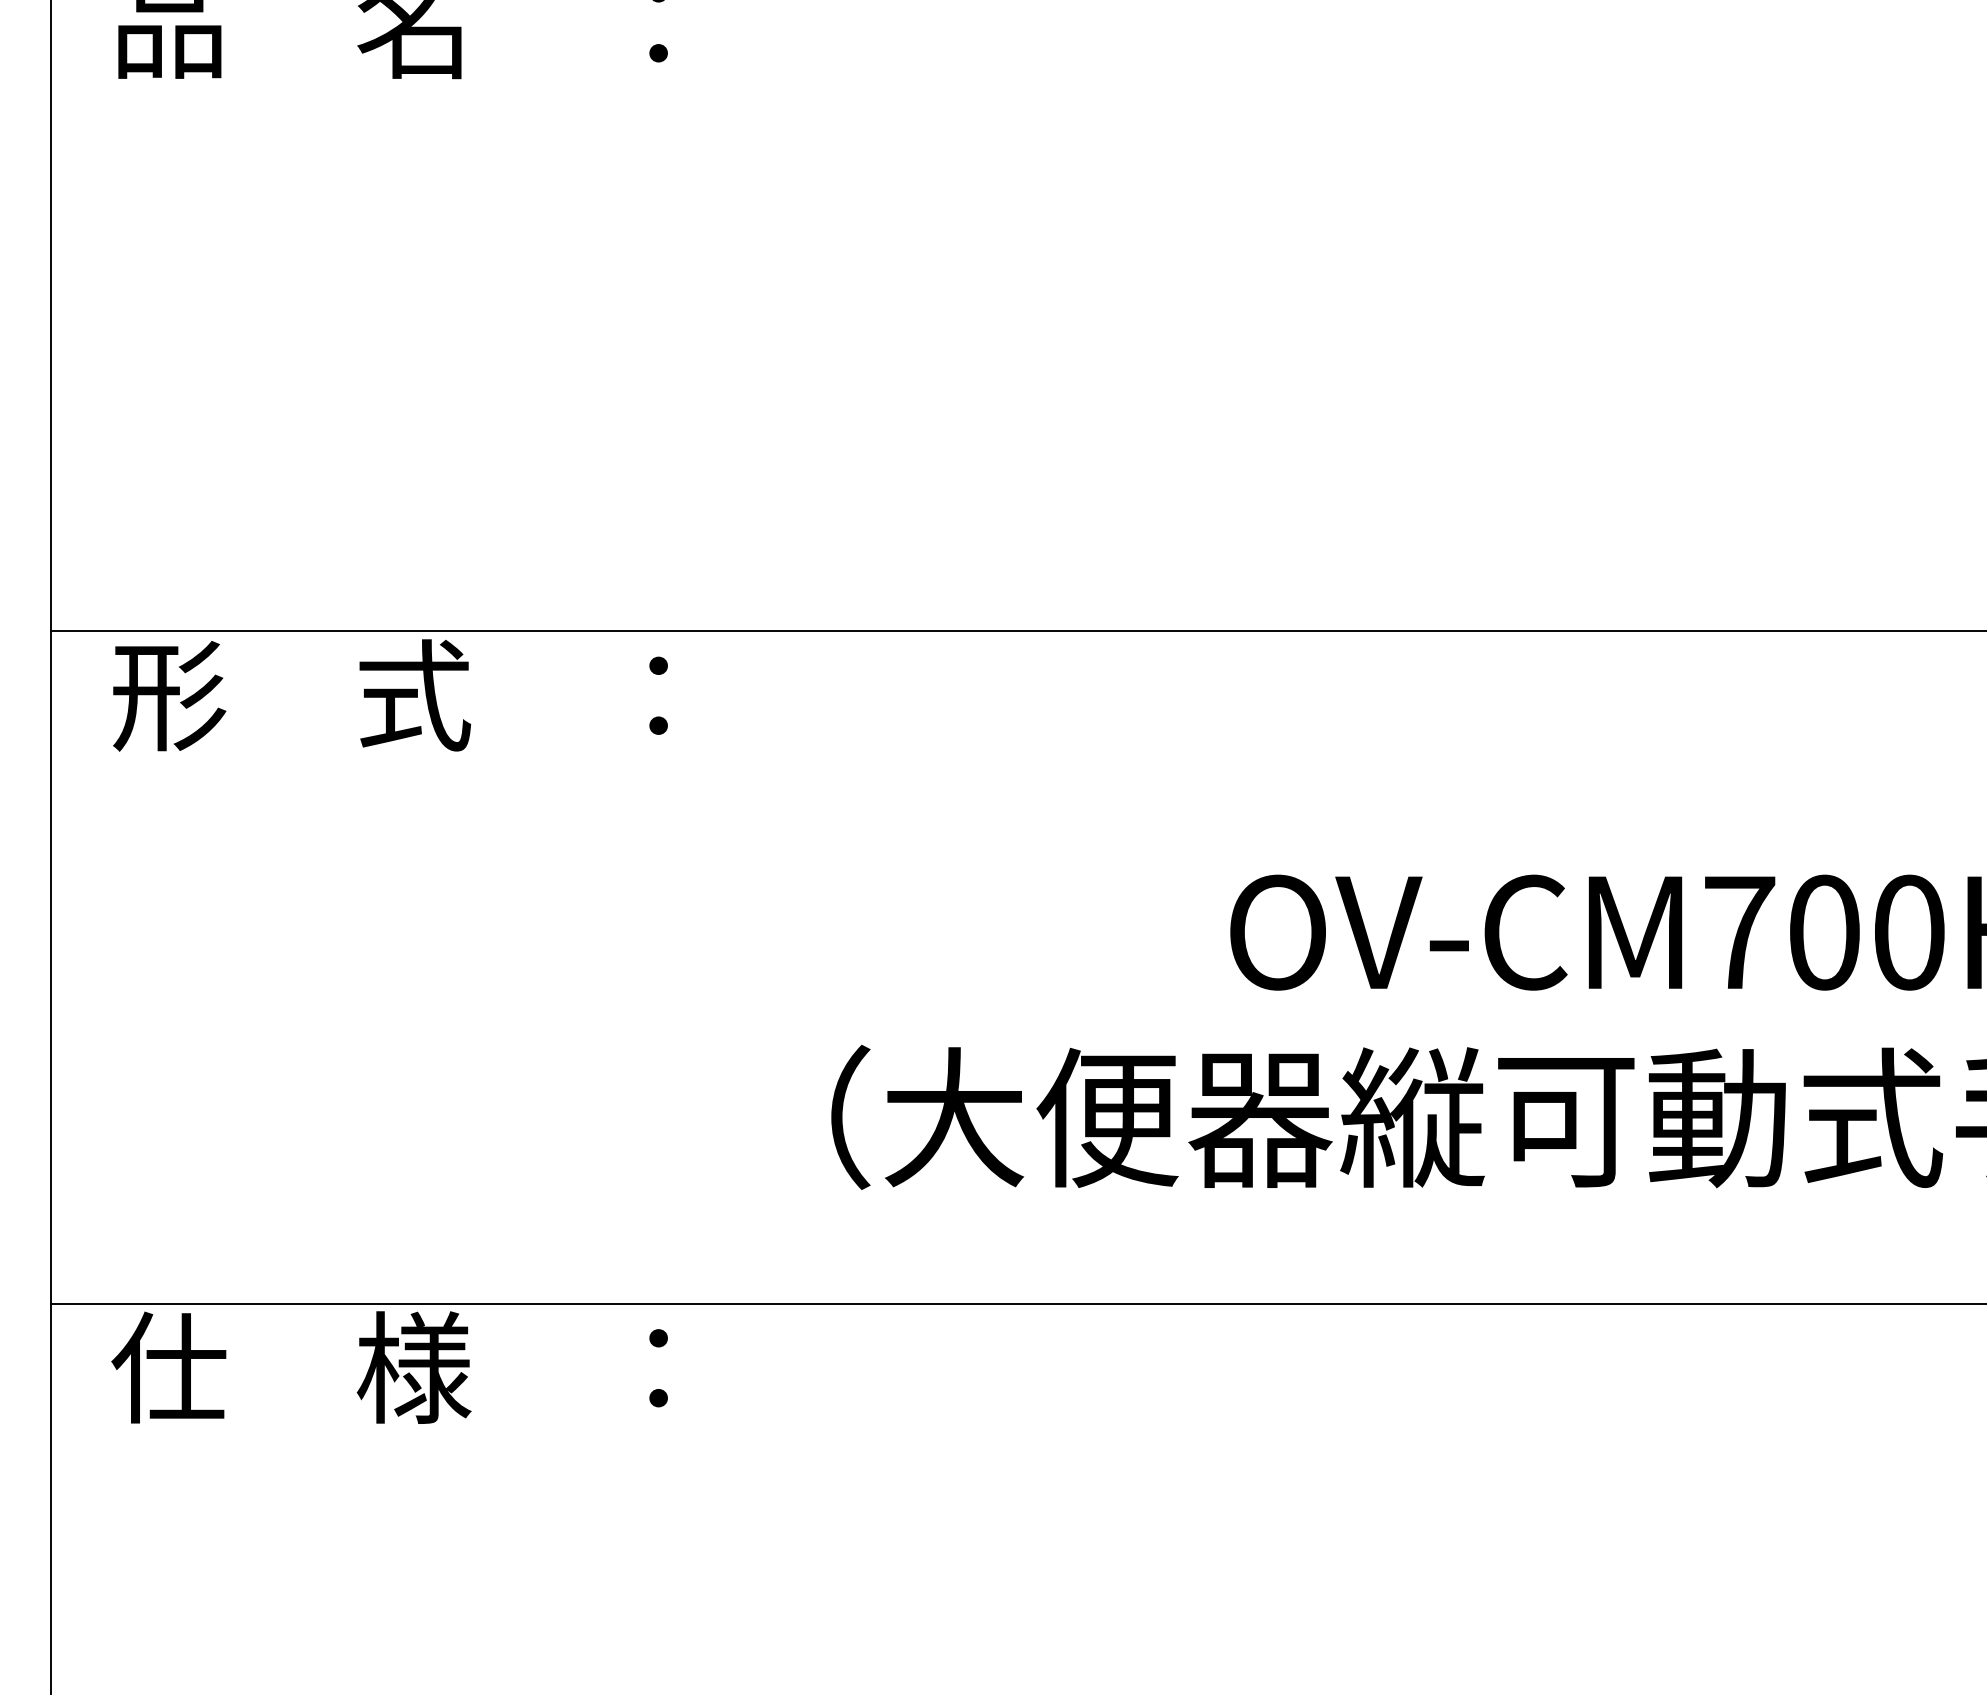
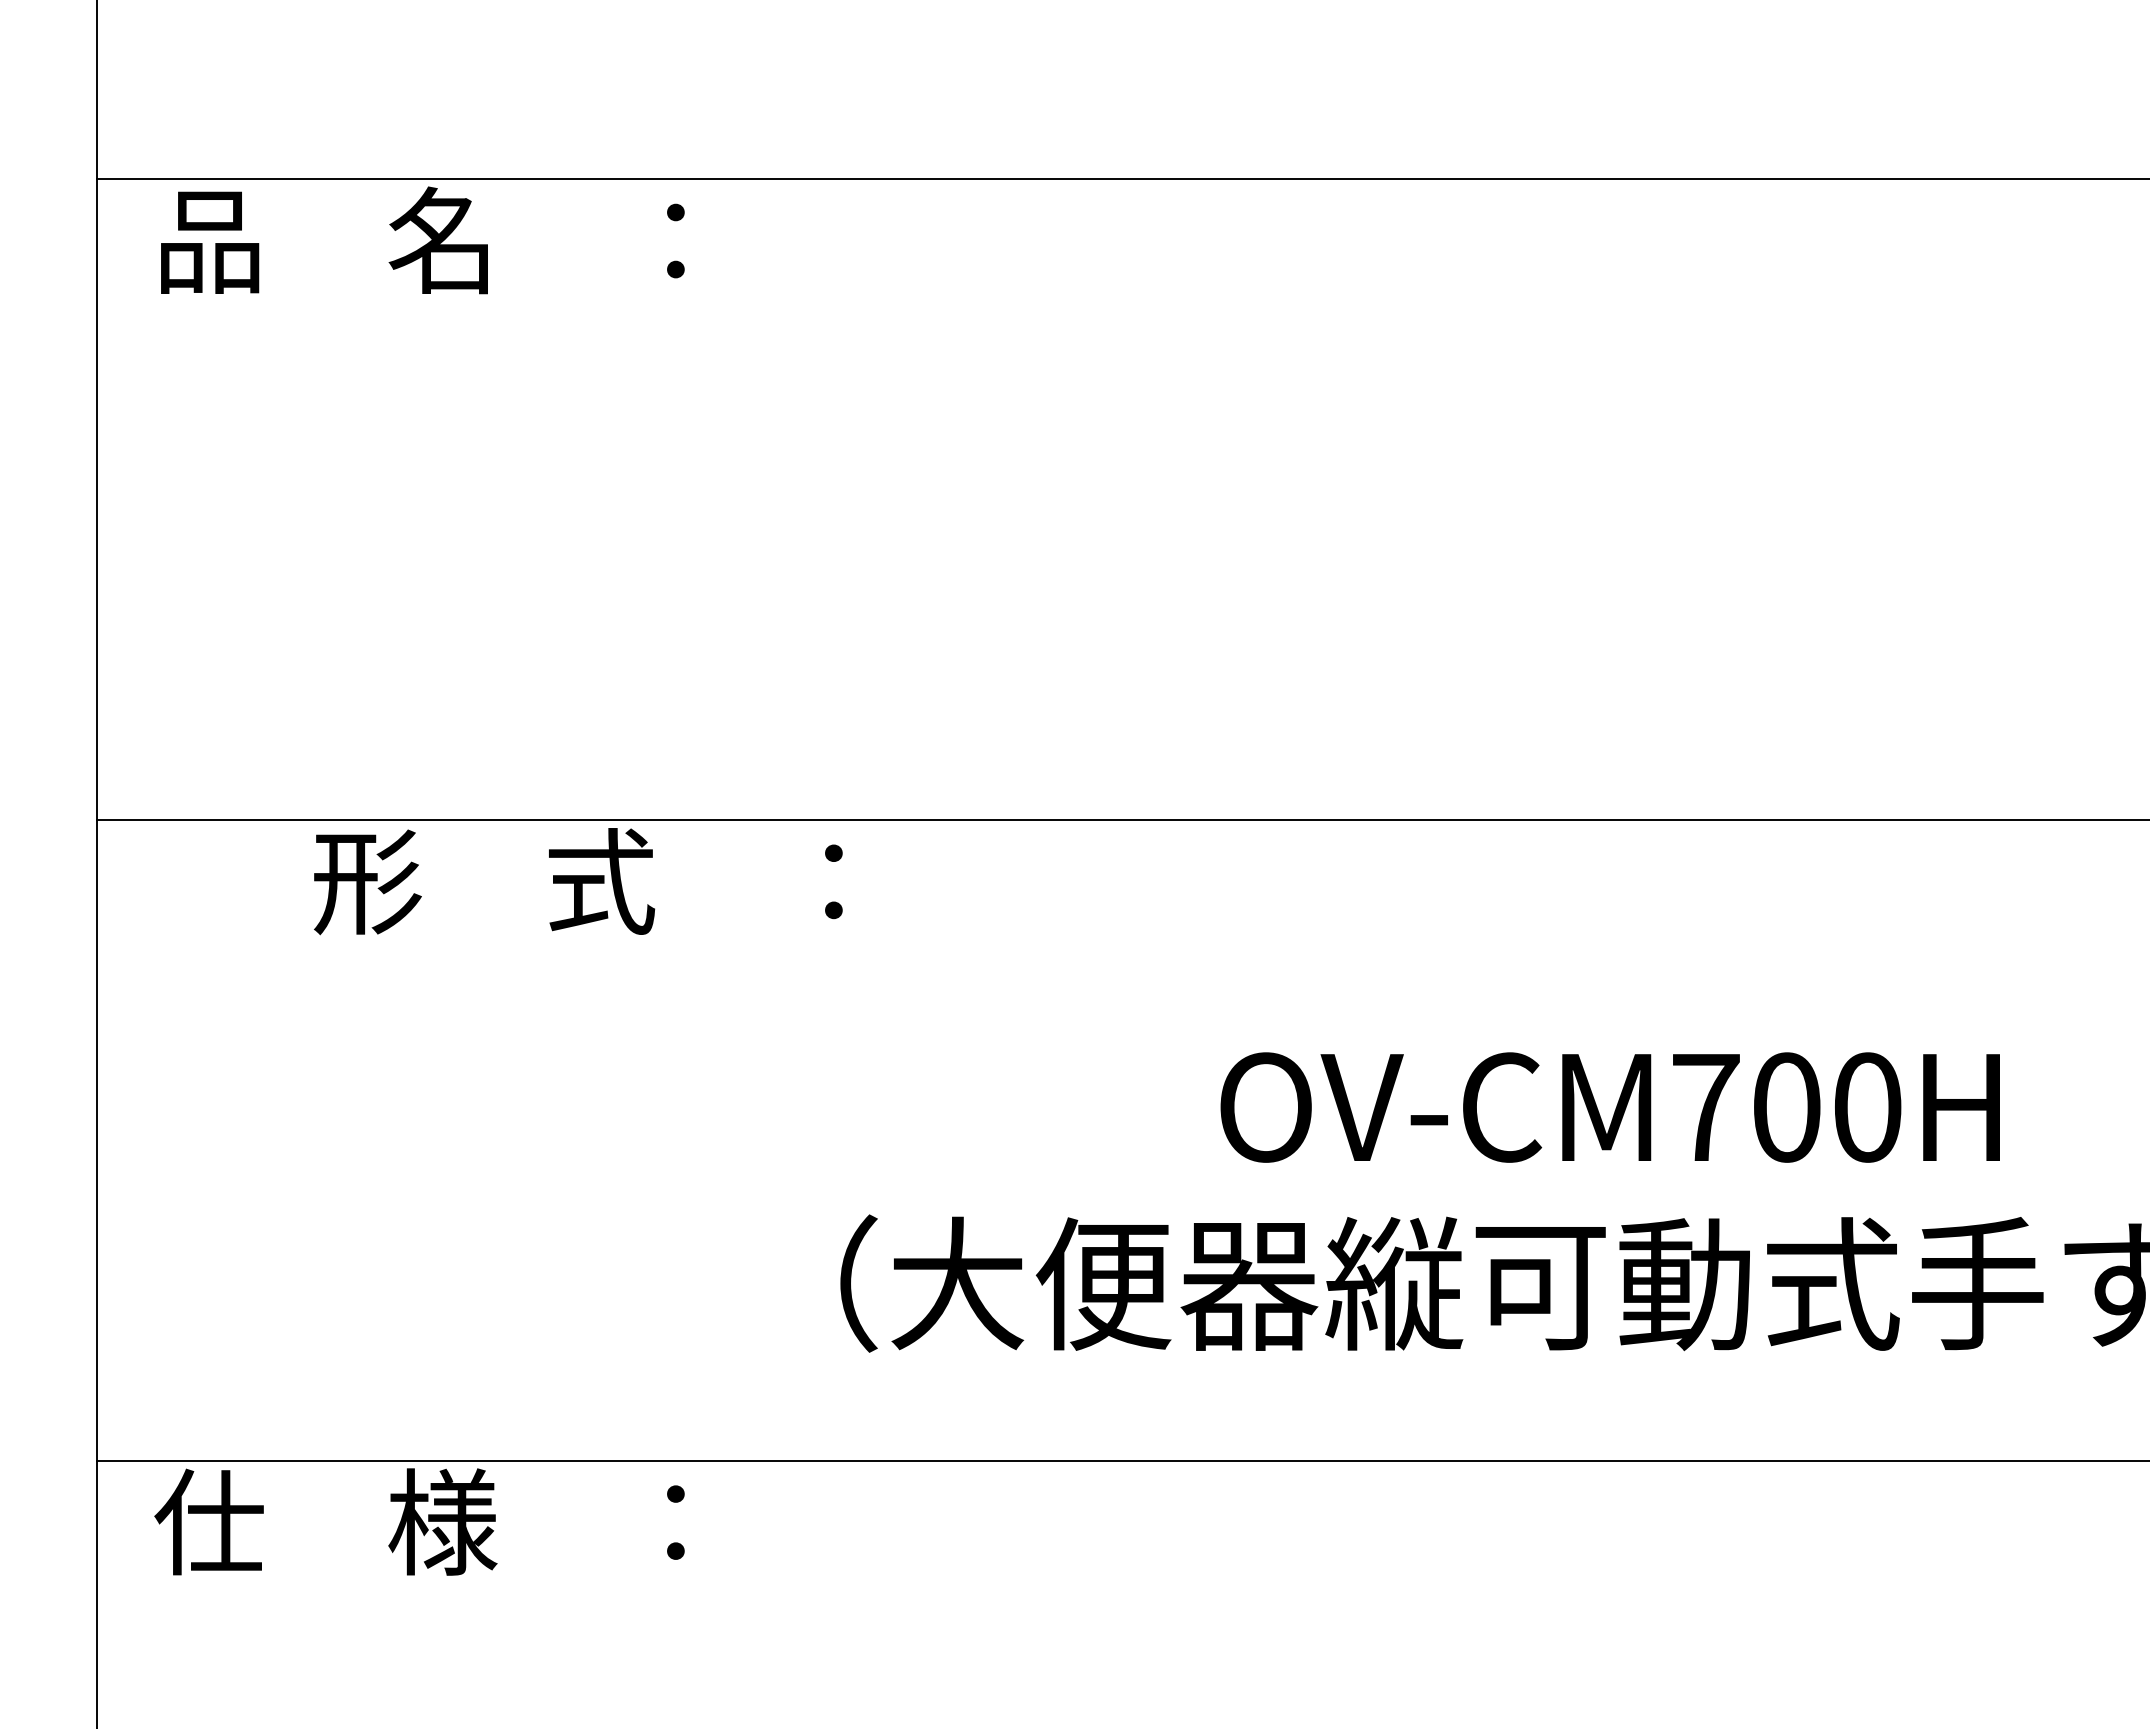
text: (390, 695) -> (578, 881), moved

